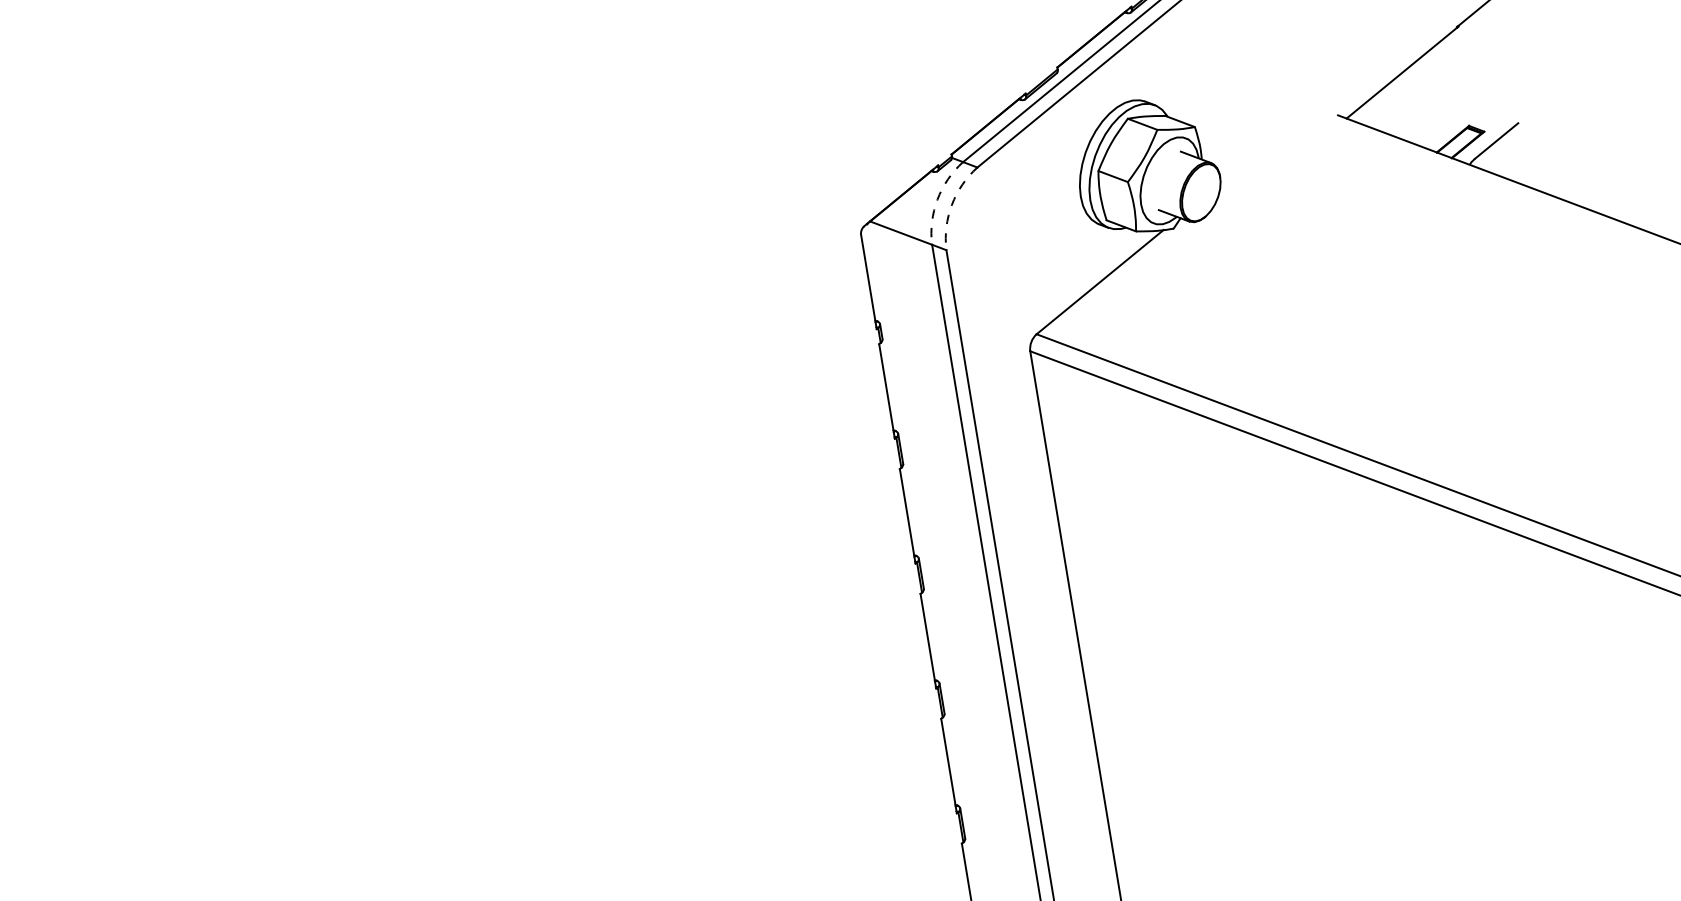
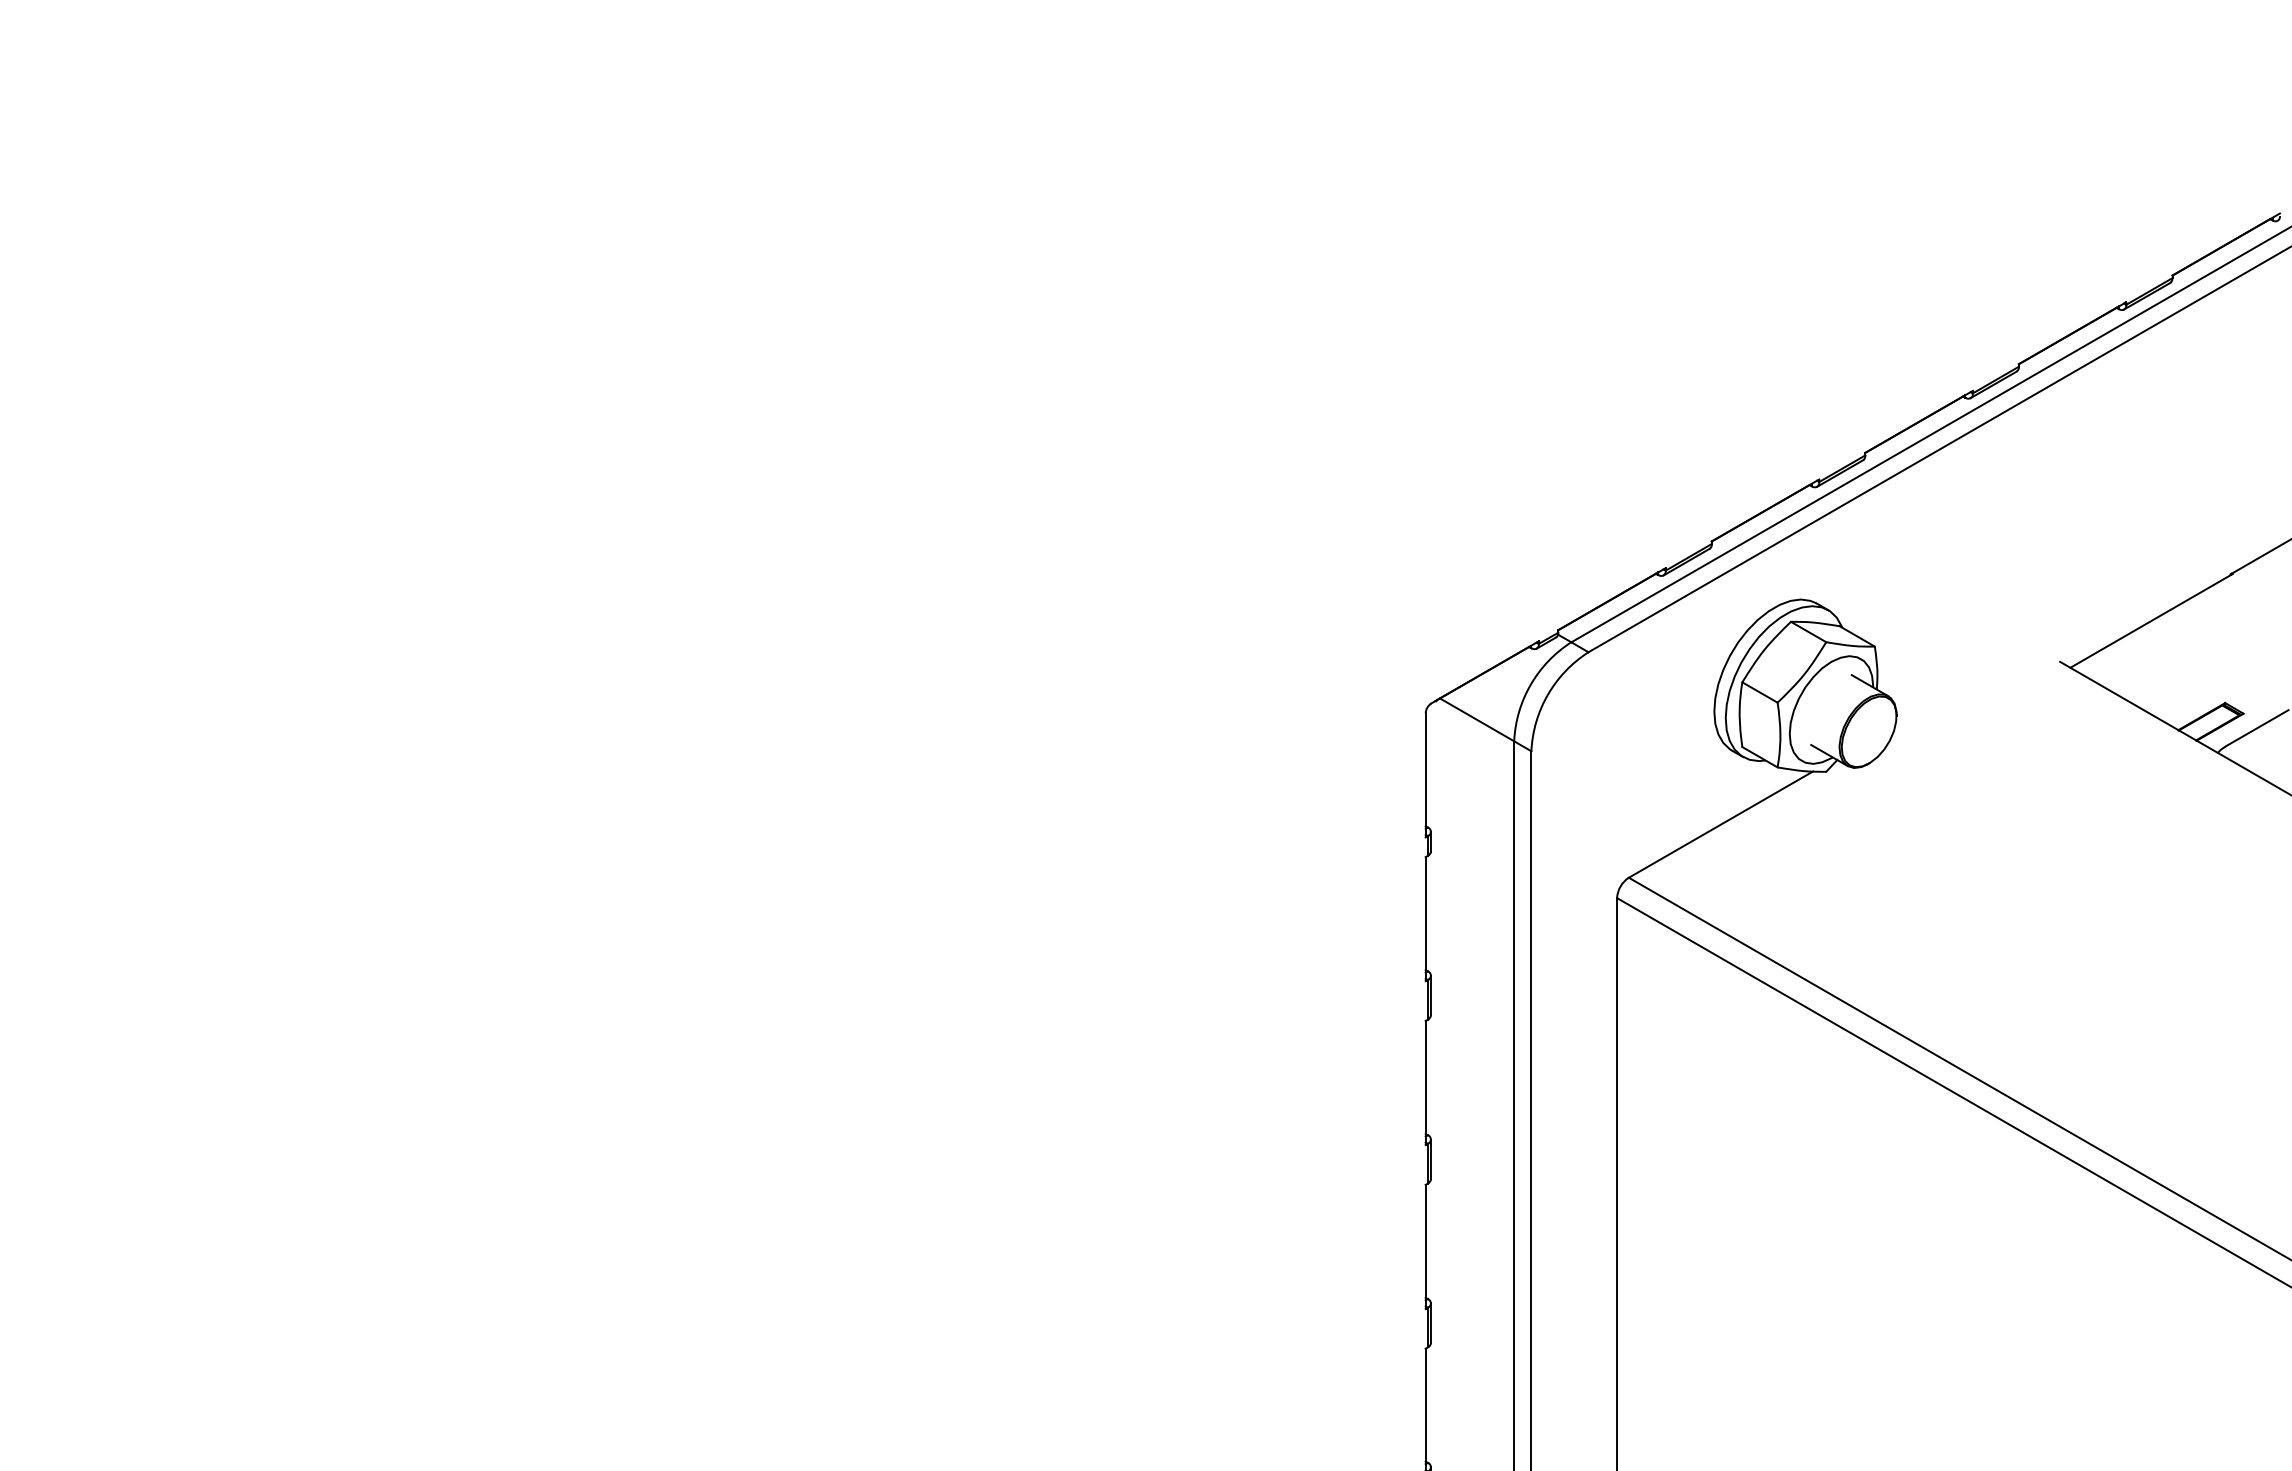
arc: (937, 199) -> (1530, 684), dashed -> solid
arc: (951, 204) -> (1547, 694), dashed -> solid

